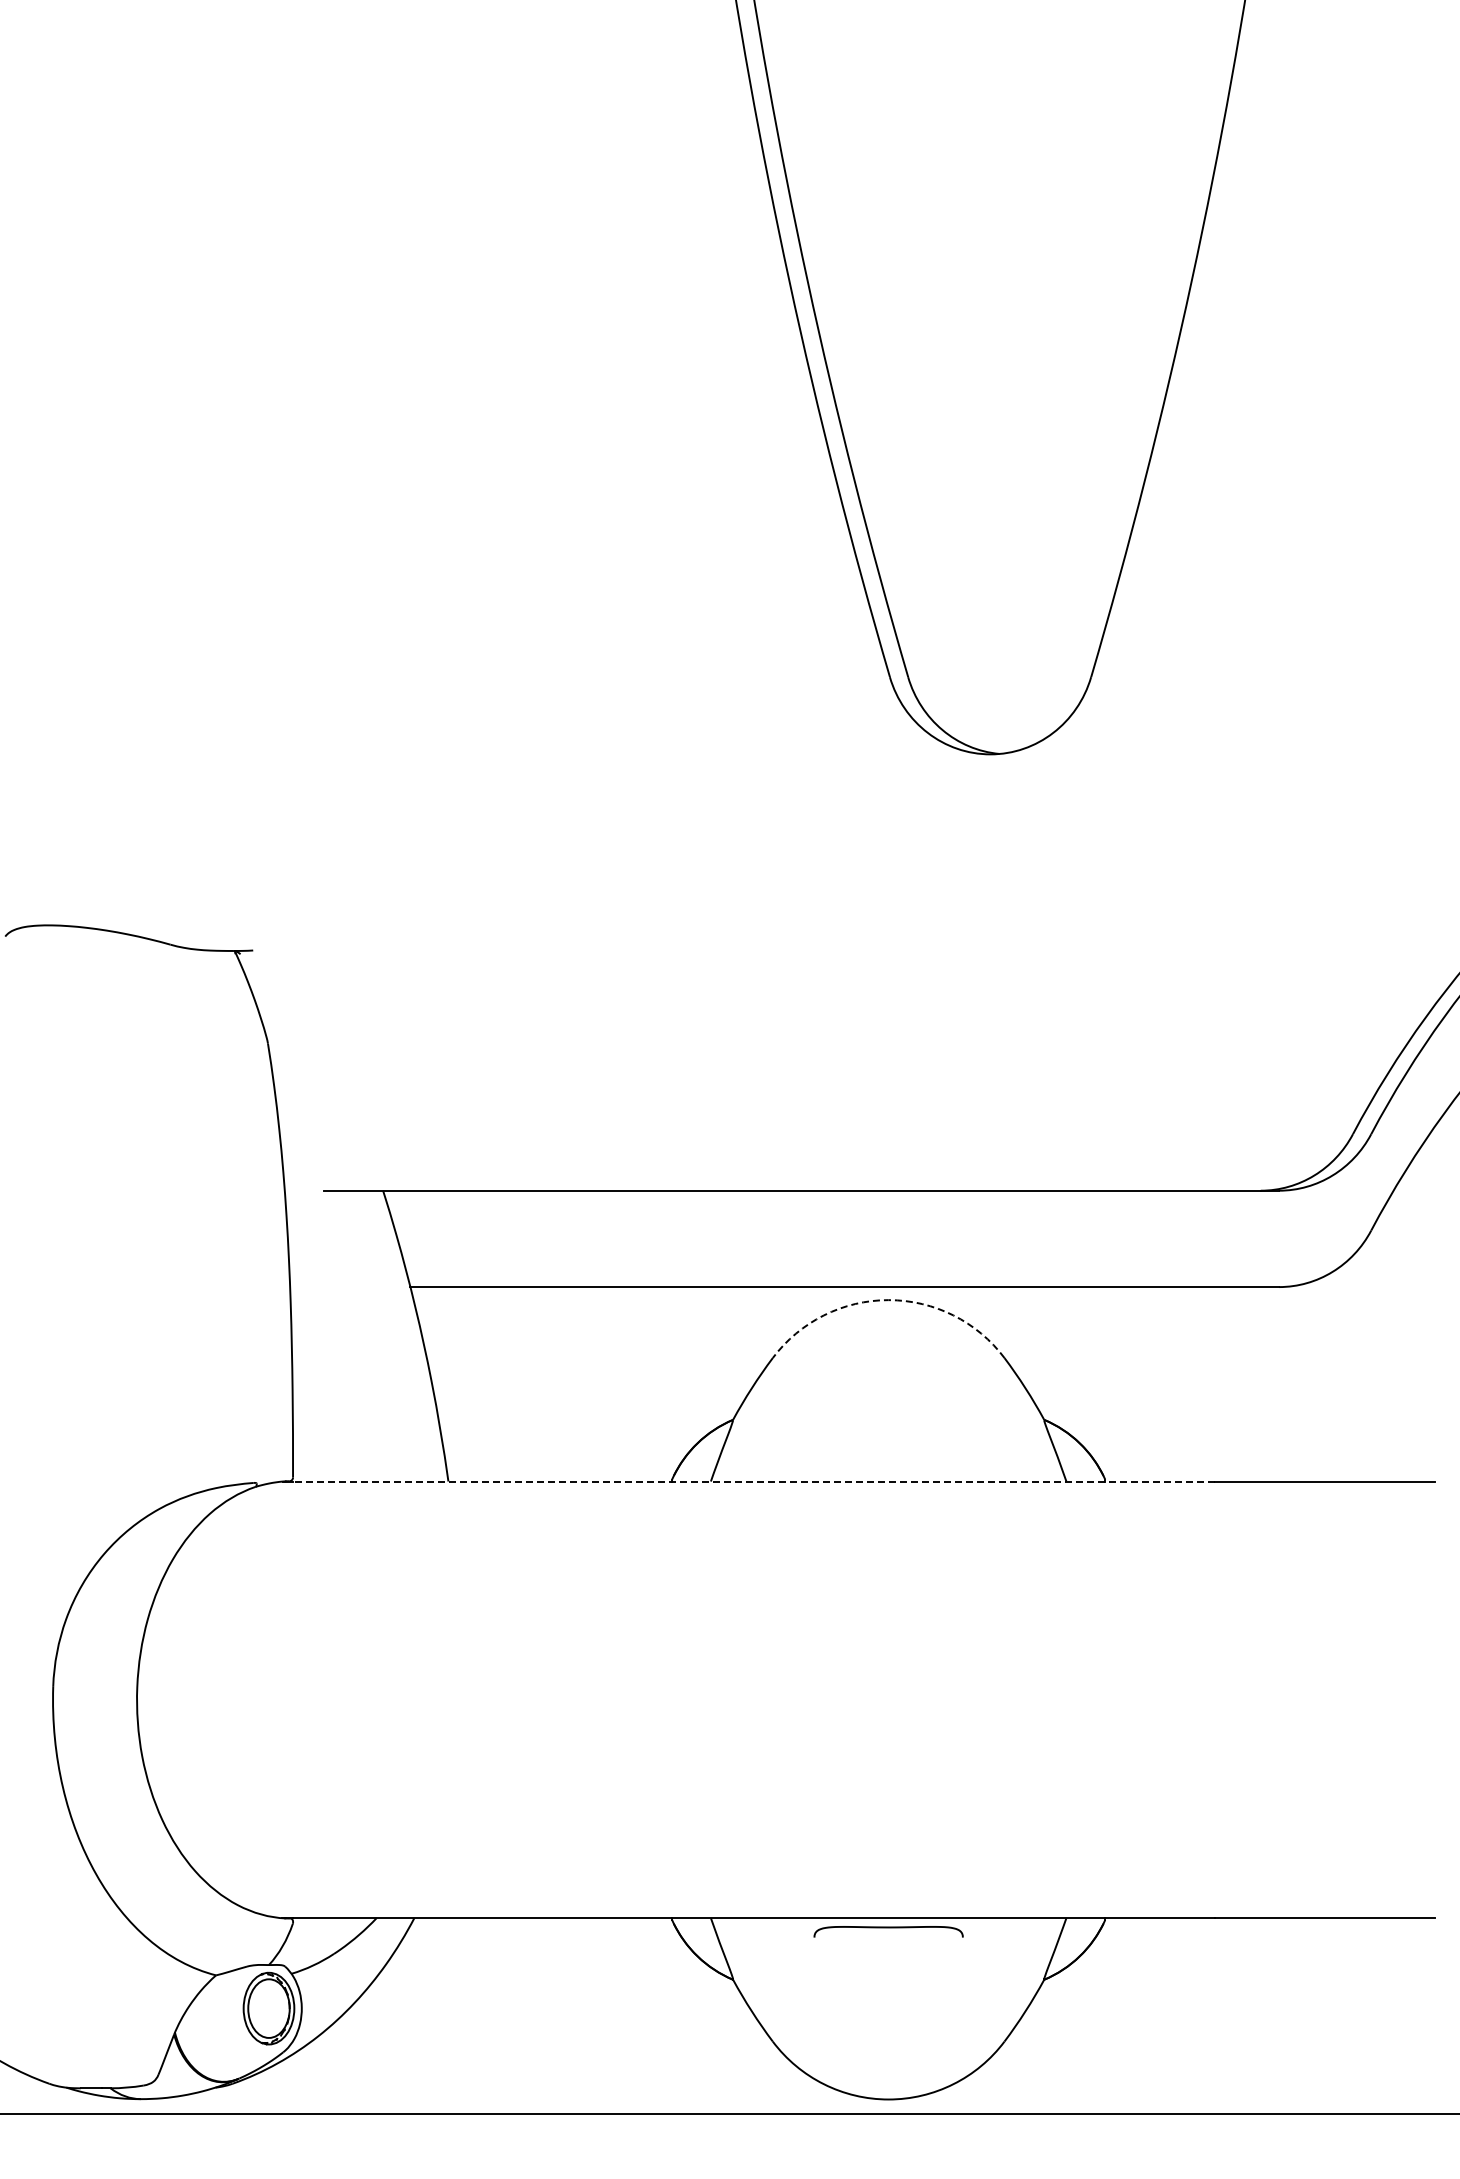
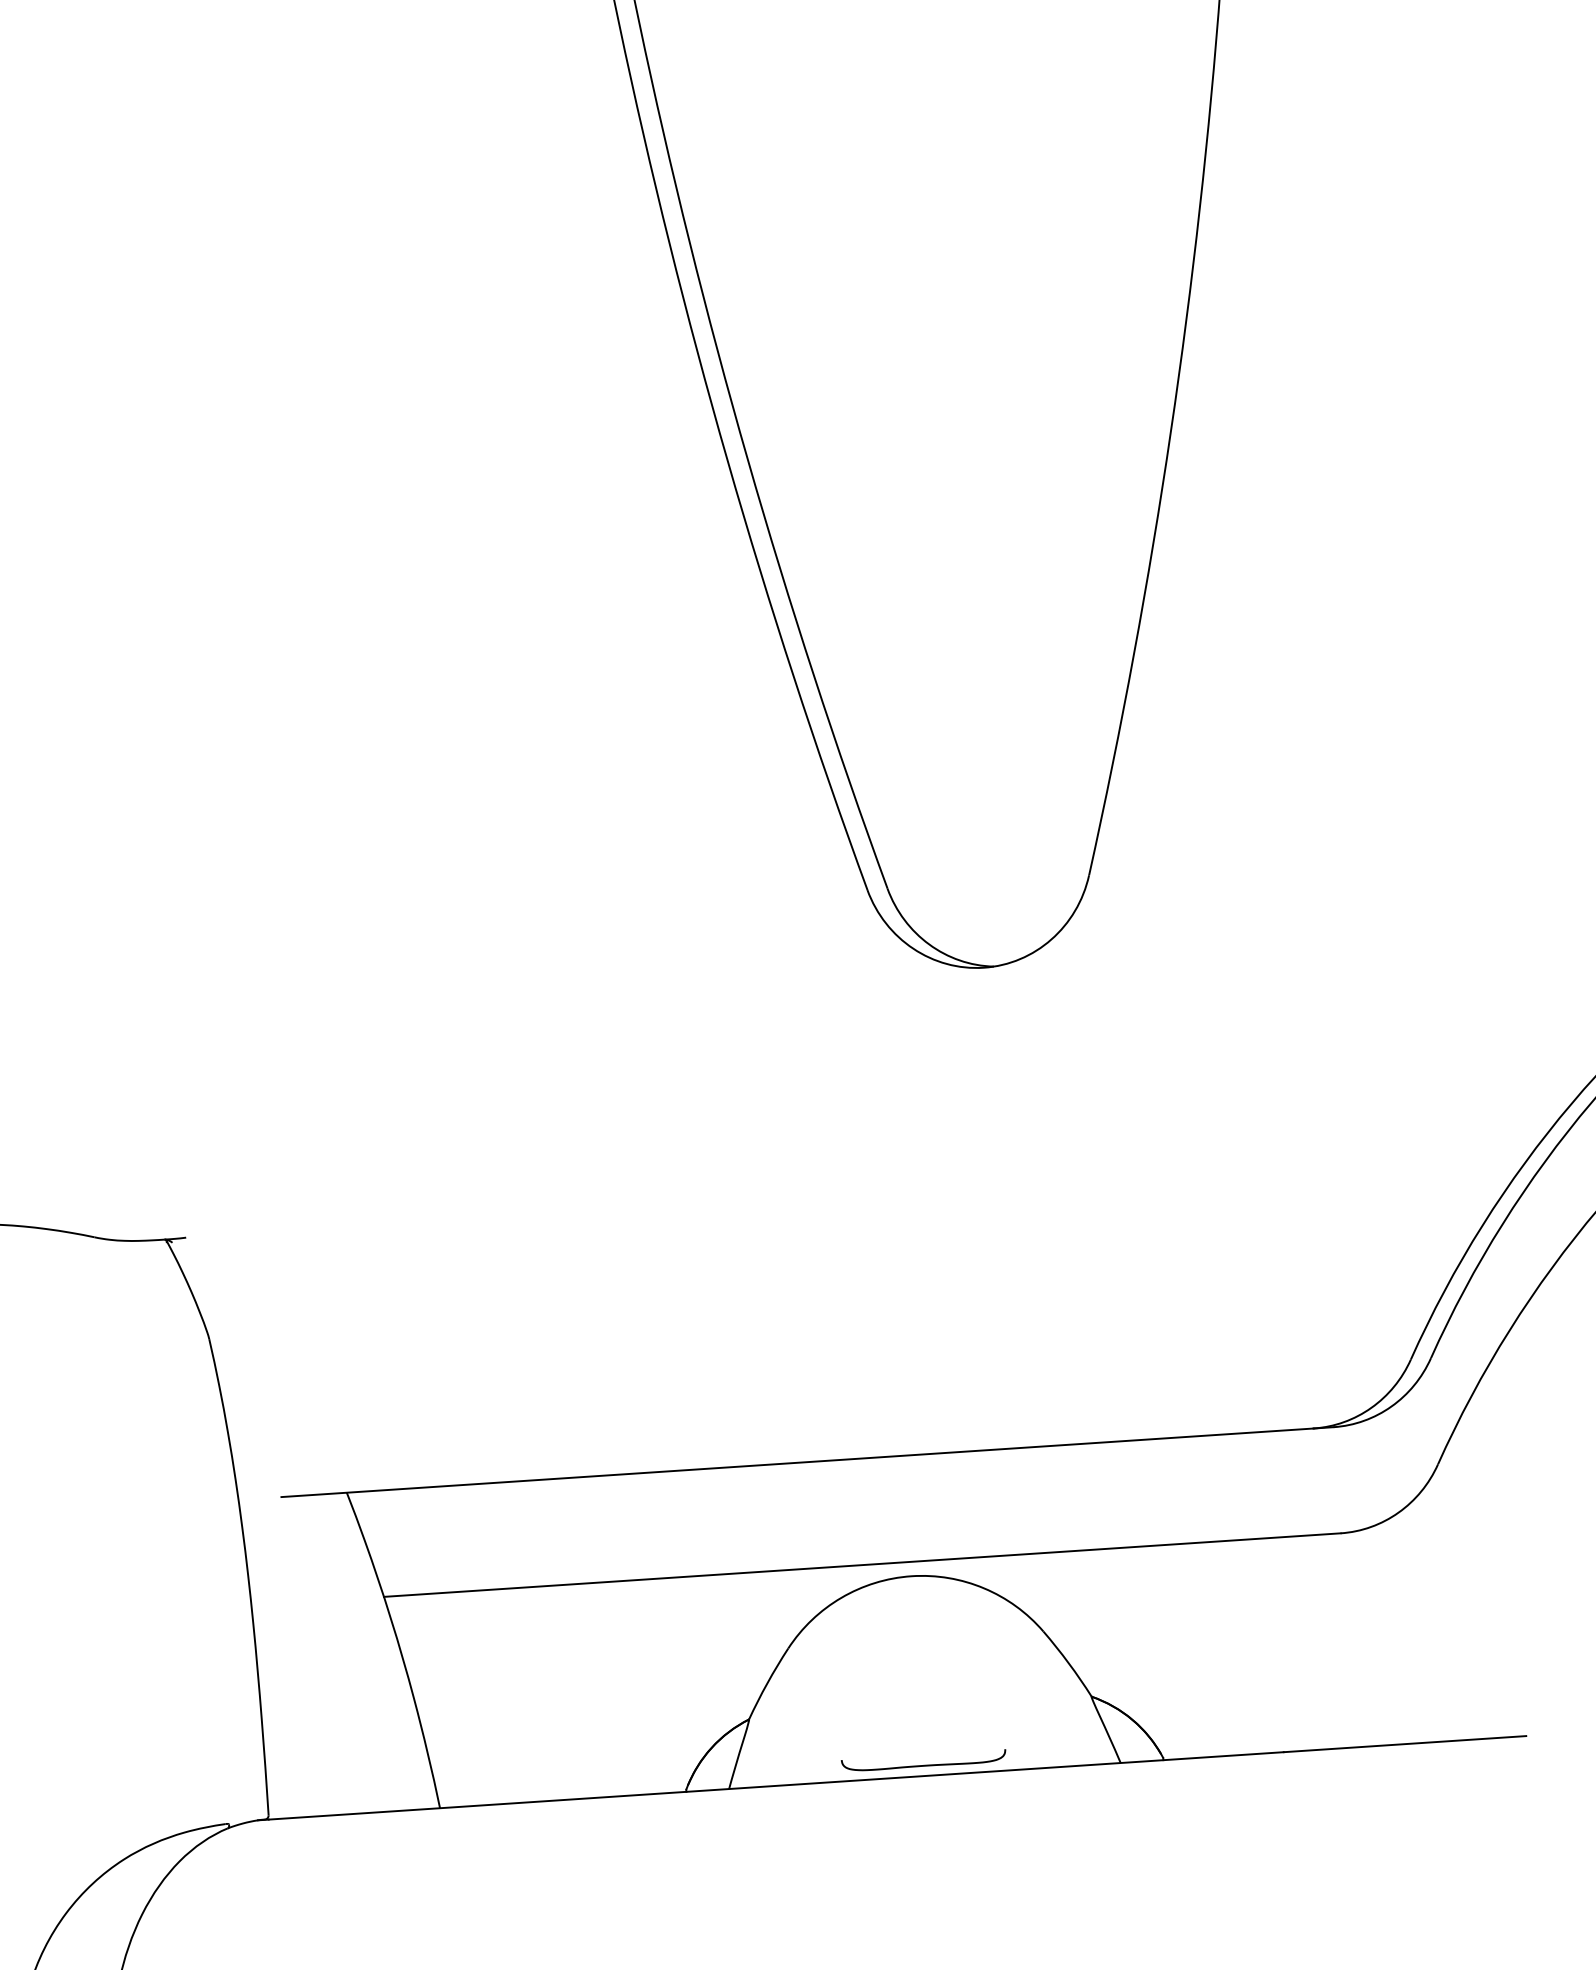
arc: (888, 1300) -> (911, 1576), dashed -> solid
curve: (888, 1471) -> (923, 1765), added
line: (753, 1481) -> (776, 1785), dashed -> solid

